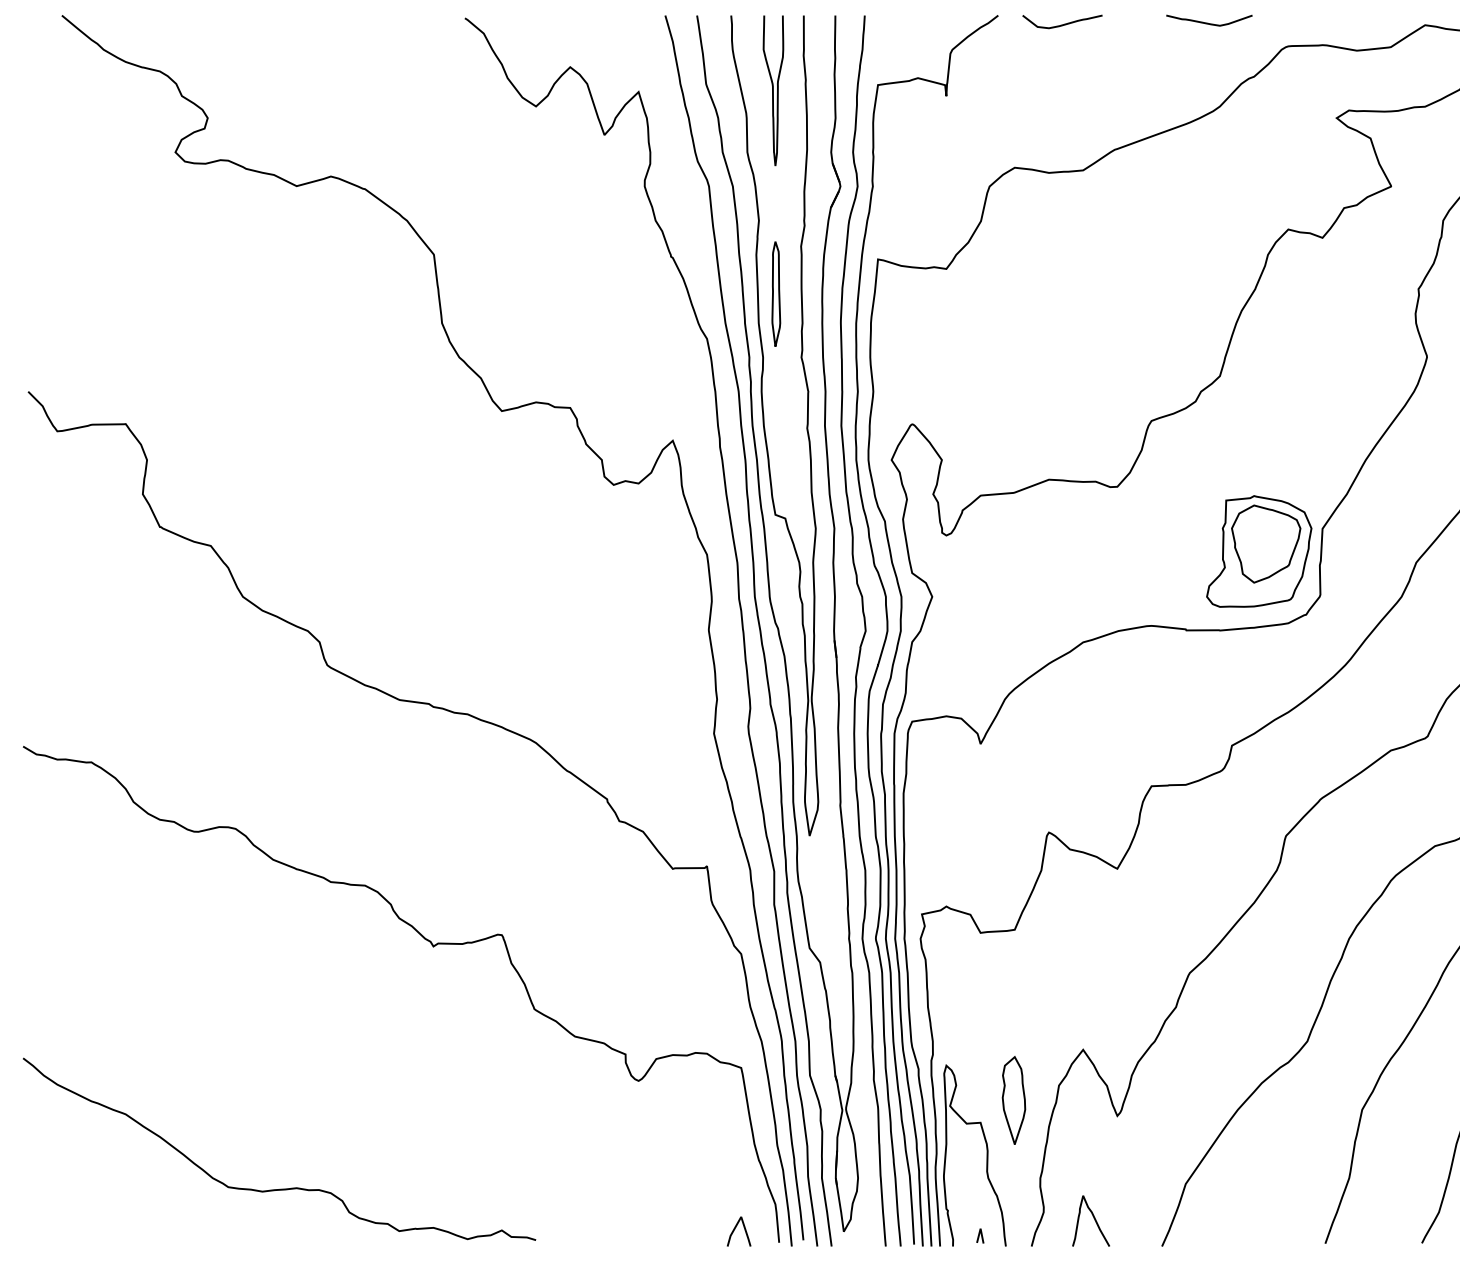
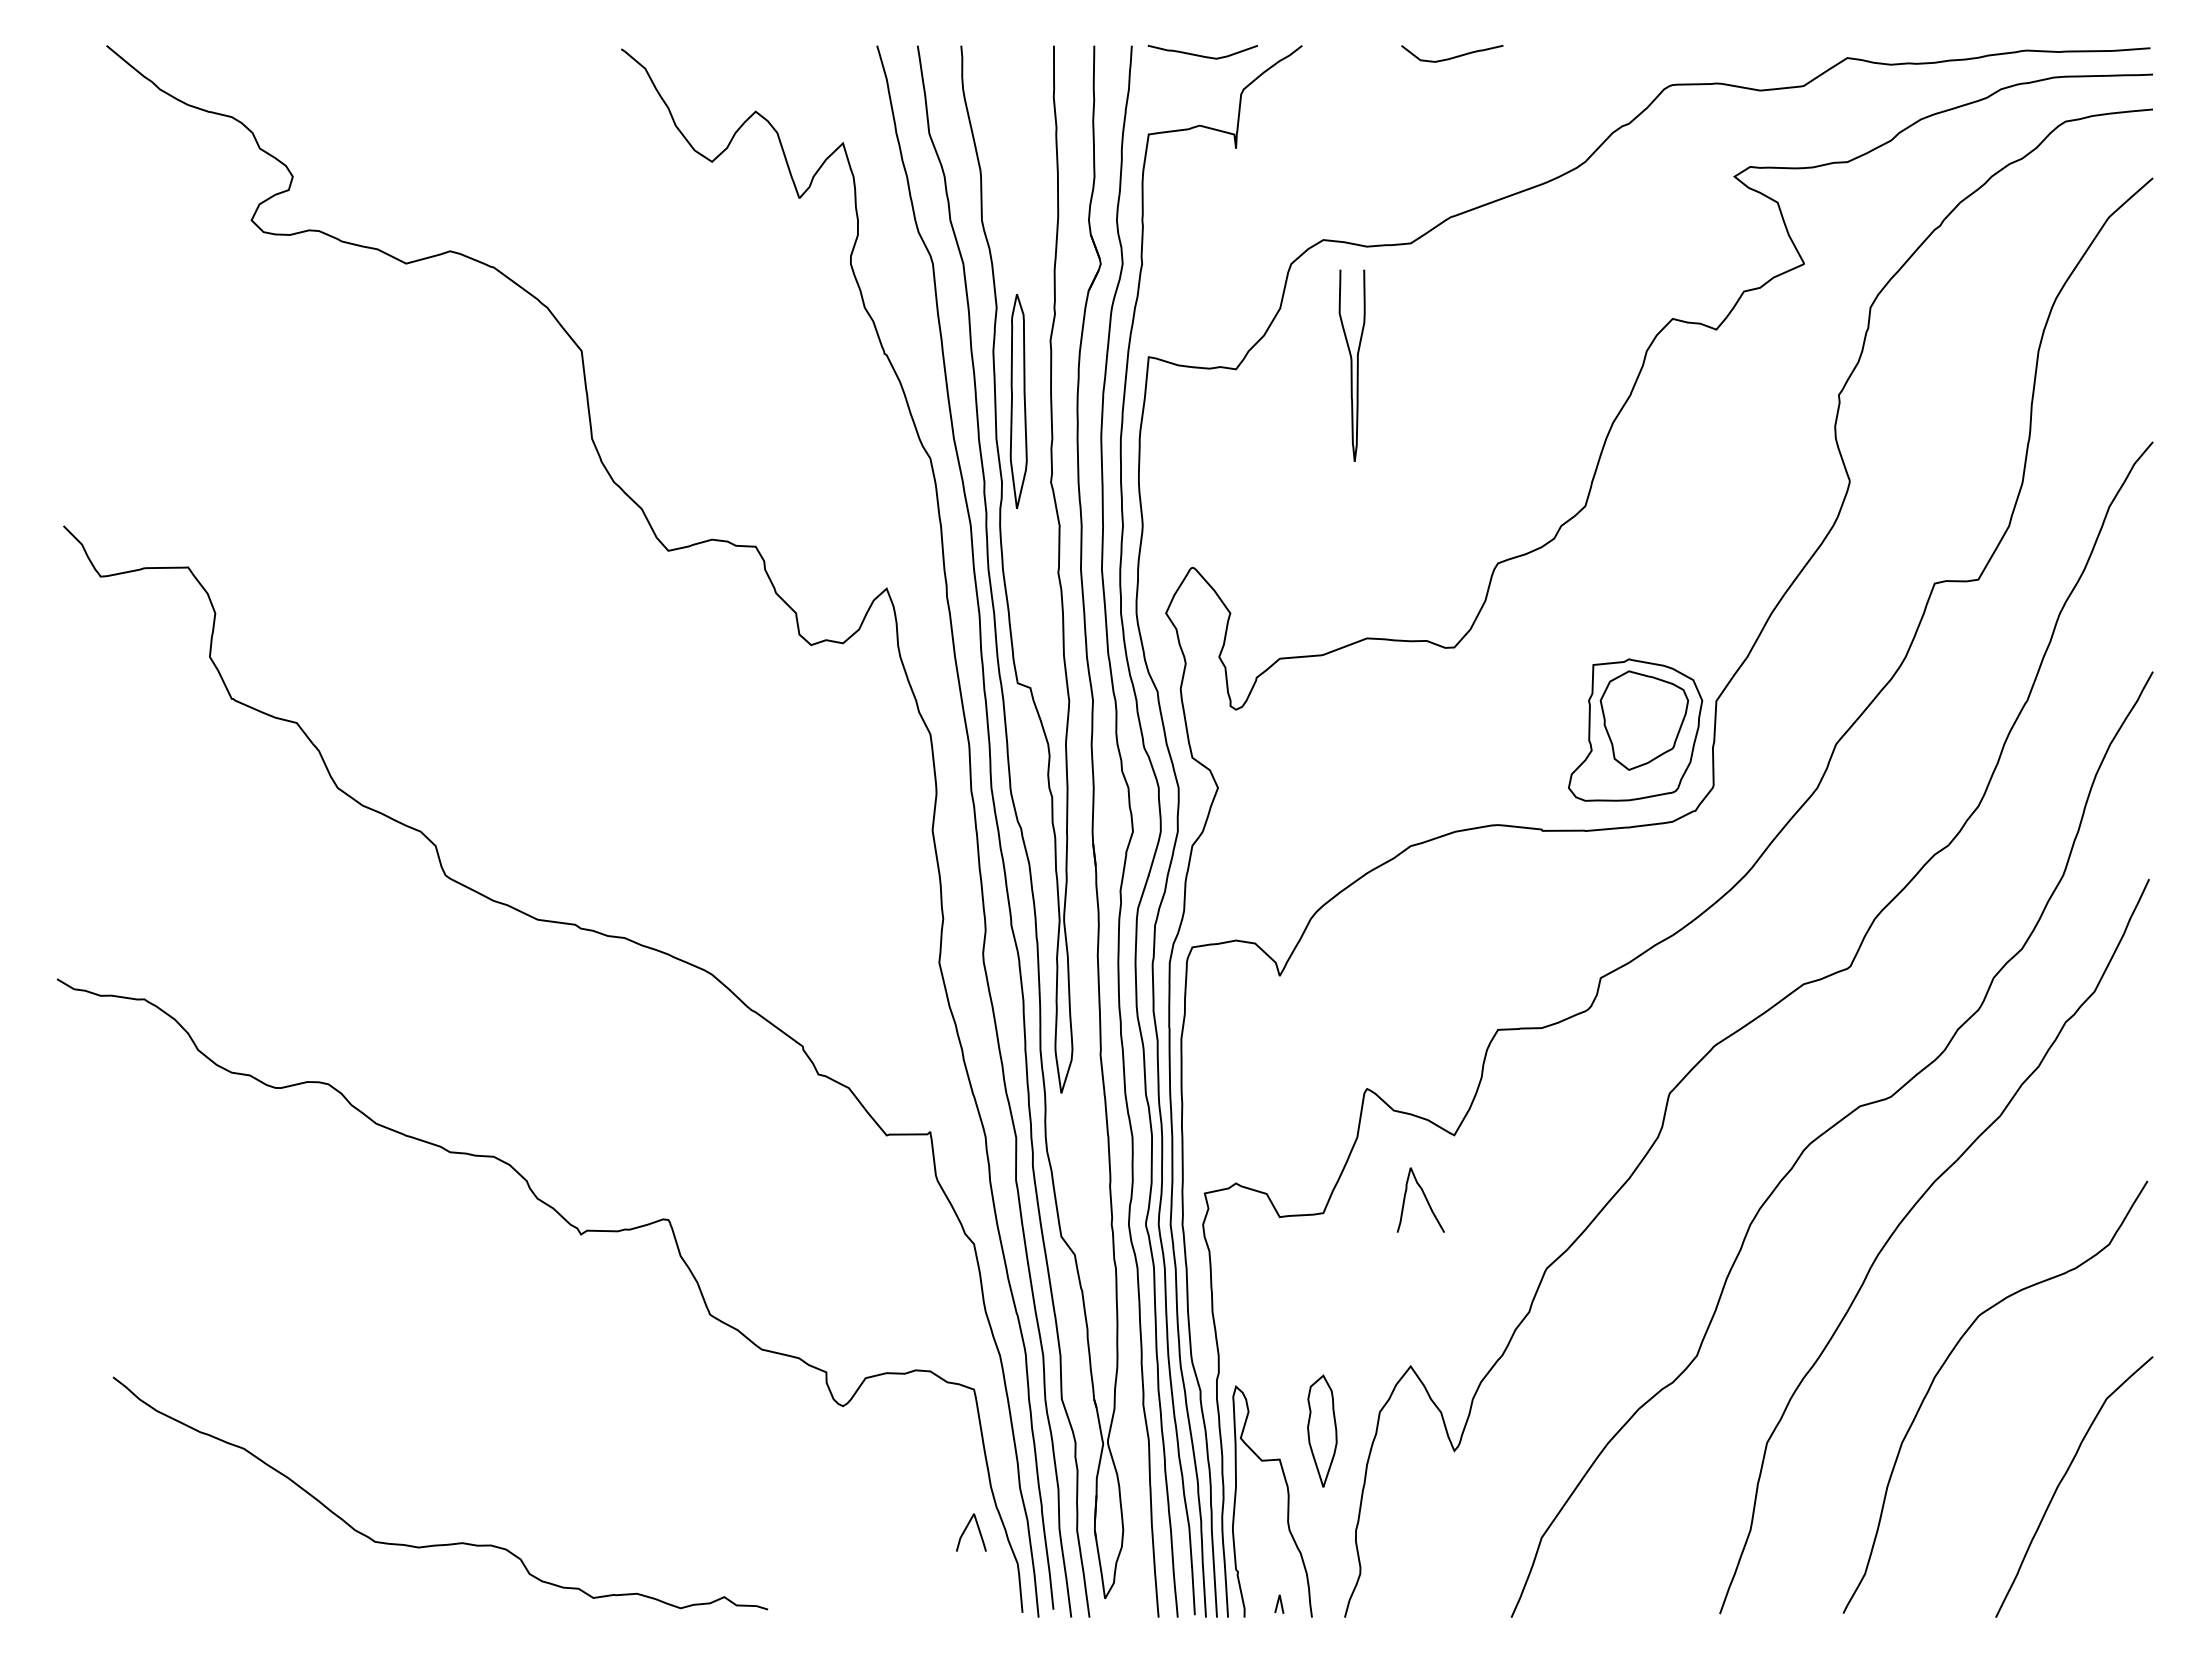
curve: (1209, 23) -> (1202, 55), moved
curve: (1063, 24) -> (1453, 56), moved
curve: (772, 90) -> (1351, 365), moved
part: (776, 294) -> (1018, 401), size x1.6
curve: (285, 1188) -> (447, 1543), moved
curve: (1093, 1219) -> (1424, 1197), moved
line: (735, 1229) -> (966, 1529), moved

